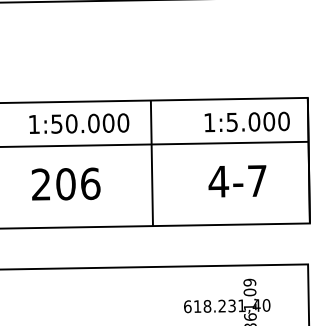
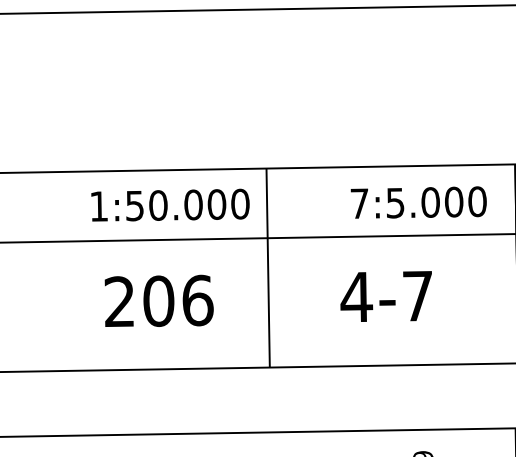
text: (209, 122) -> (359, 203), 1:5.000 -> 7:5.000
text: (79, 123) -> (170, 204), moved
text: (237, 181) -> (386, 296), moved
text: (65, 183) -> (158, 300), moved

